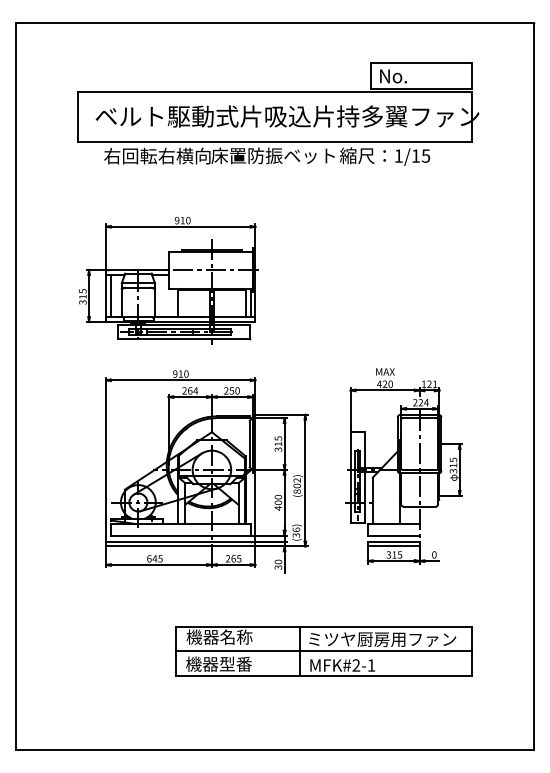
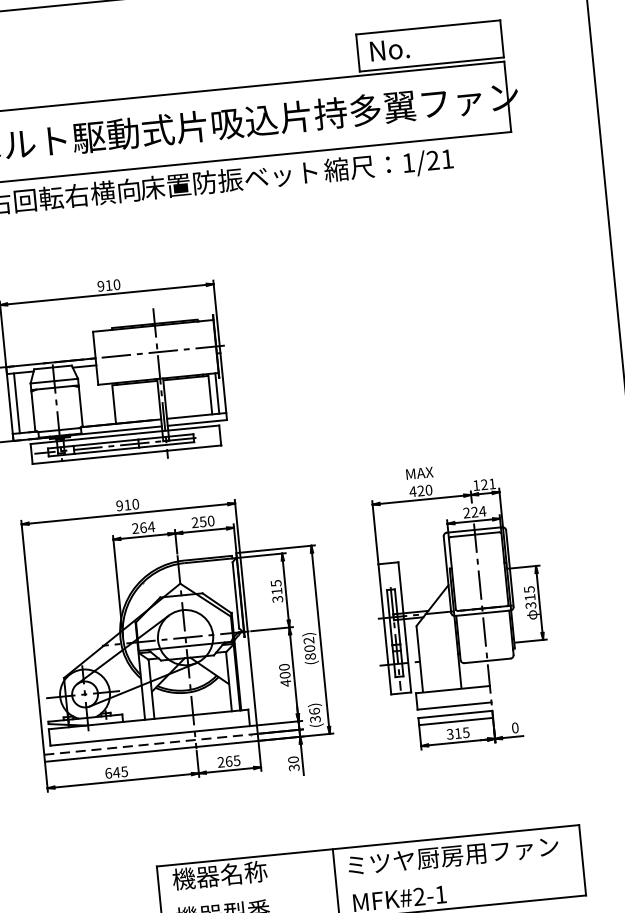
text: (420, 155) -> (439, 159), 1/15 -> 1/21
line: (180, 541) -> (150, 744), solid -> dashed
line: (324, 651) -> (371, 881), removed

